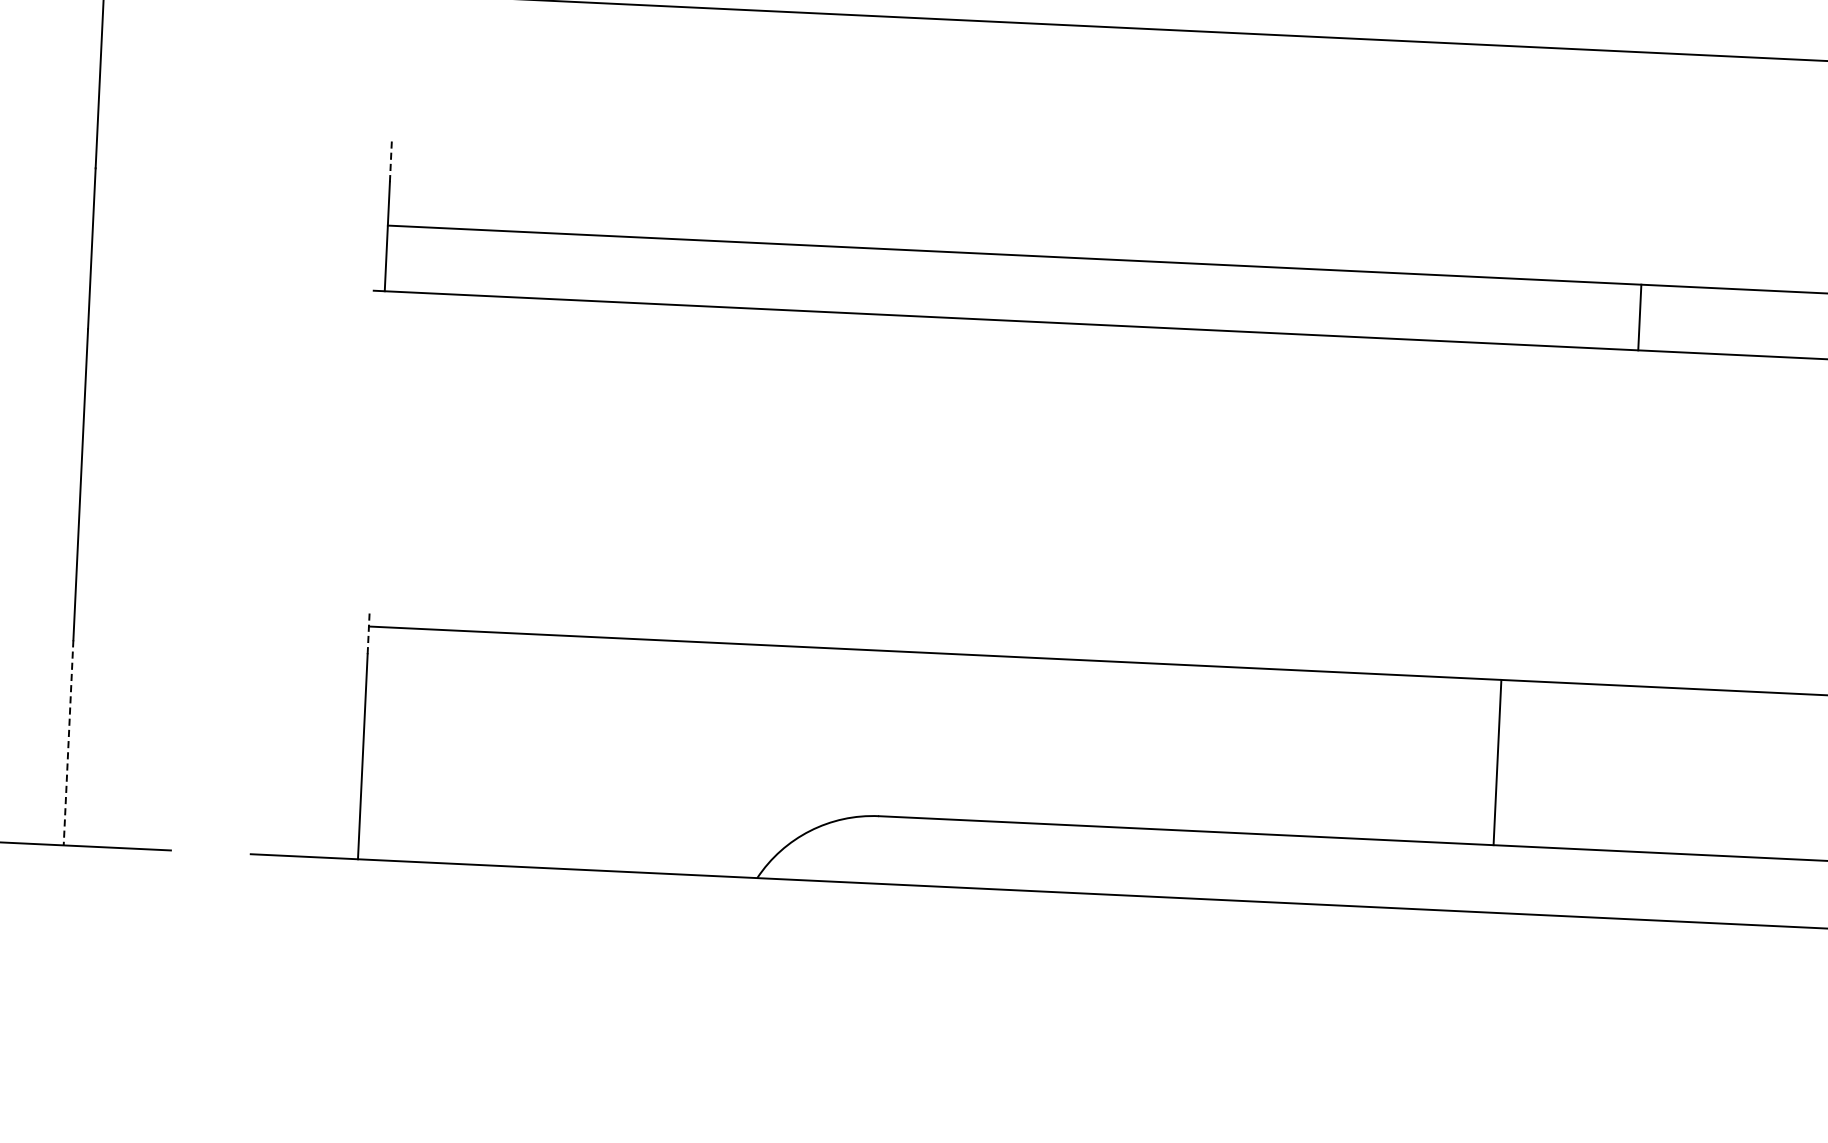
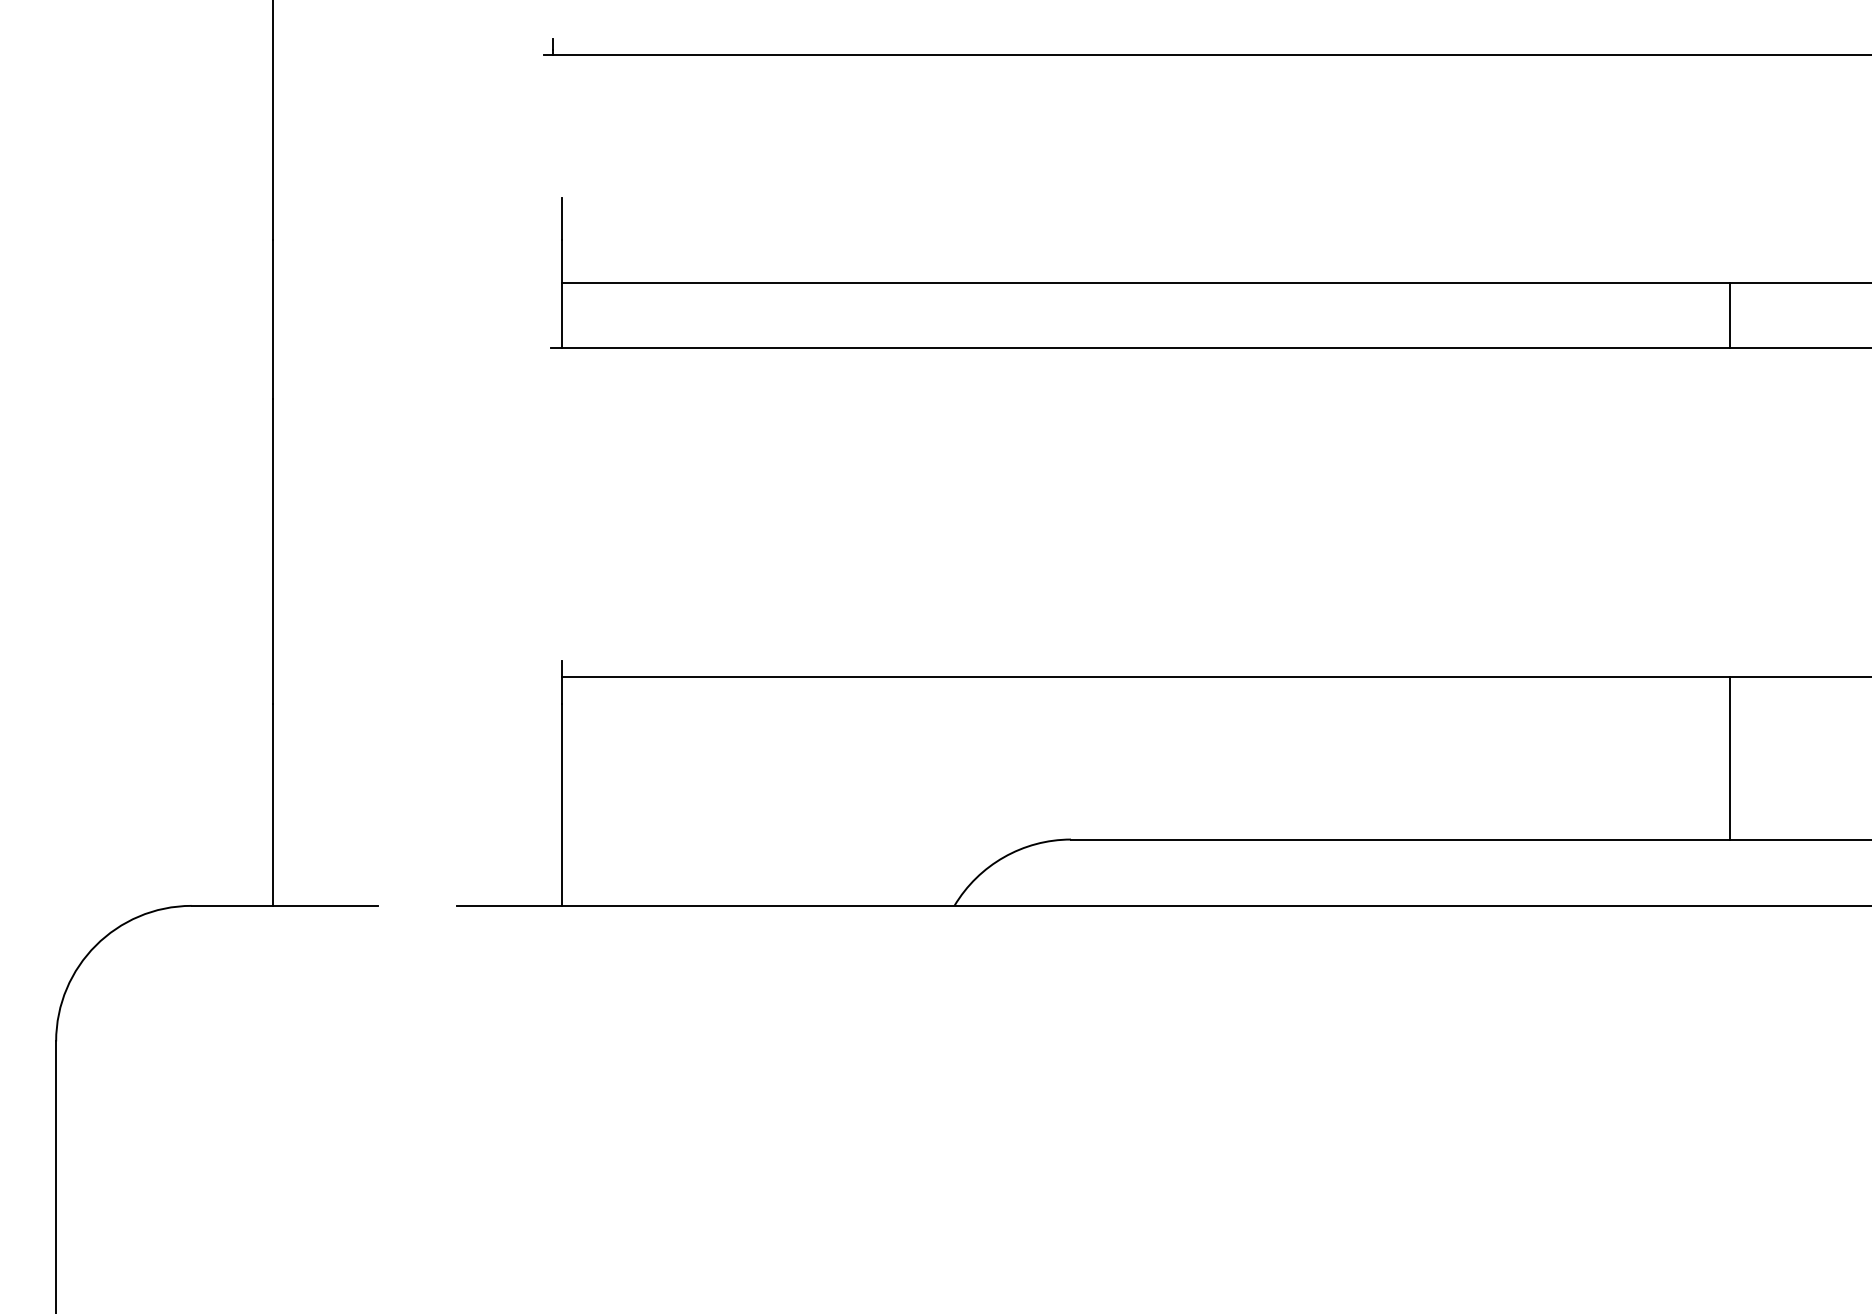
line: (391, 159) -> (562, 218), dashed -> solid
line: (1639, 317) -> (1729, 315), moved
line: (369, 632) -> (562, 682), dashed -> solid
line: (68, 743) -> (272, 805), dashed -> solid
line: (1496, 762) -> (1729, 758), moved

